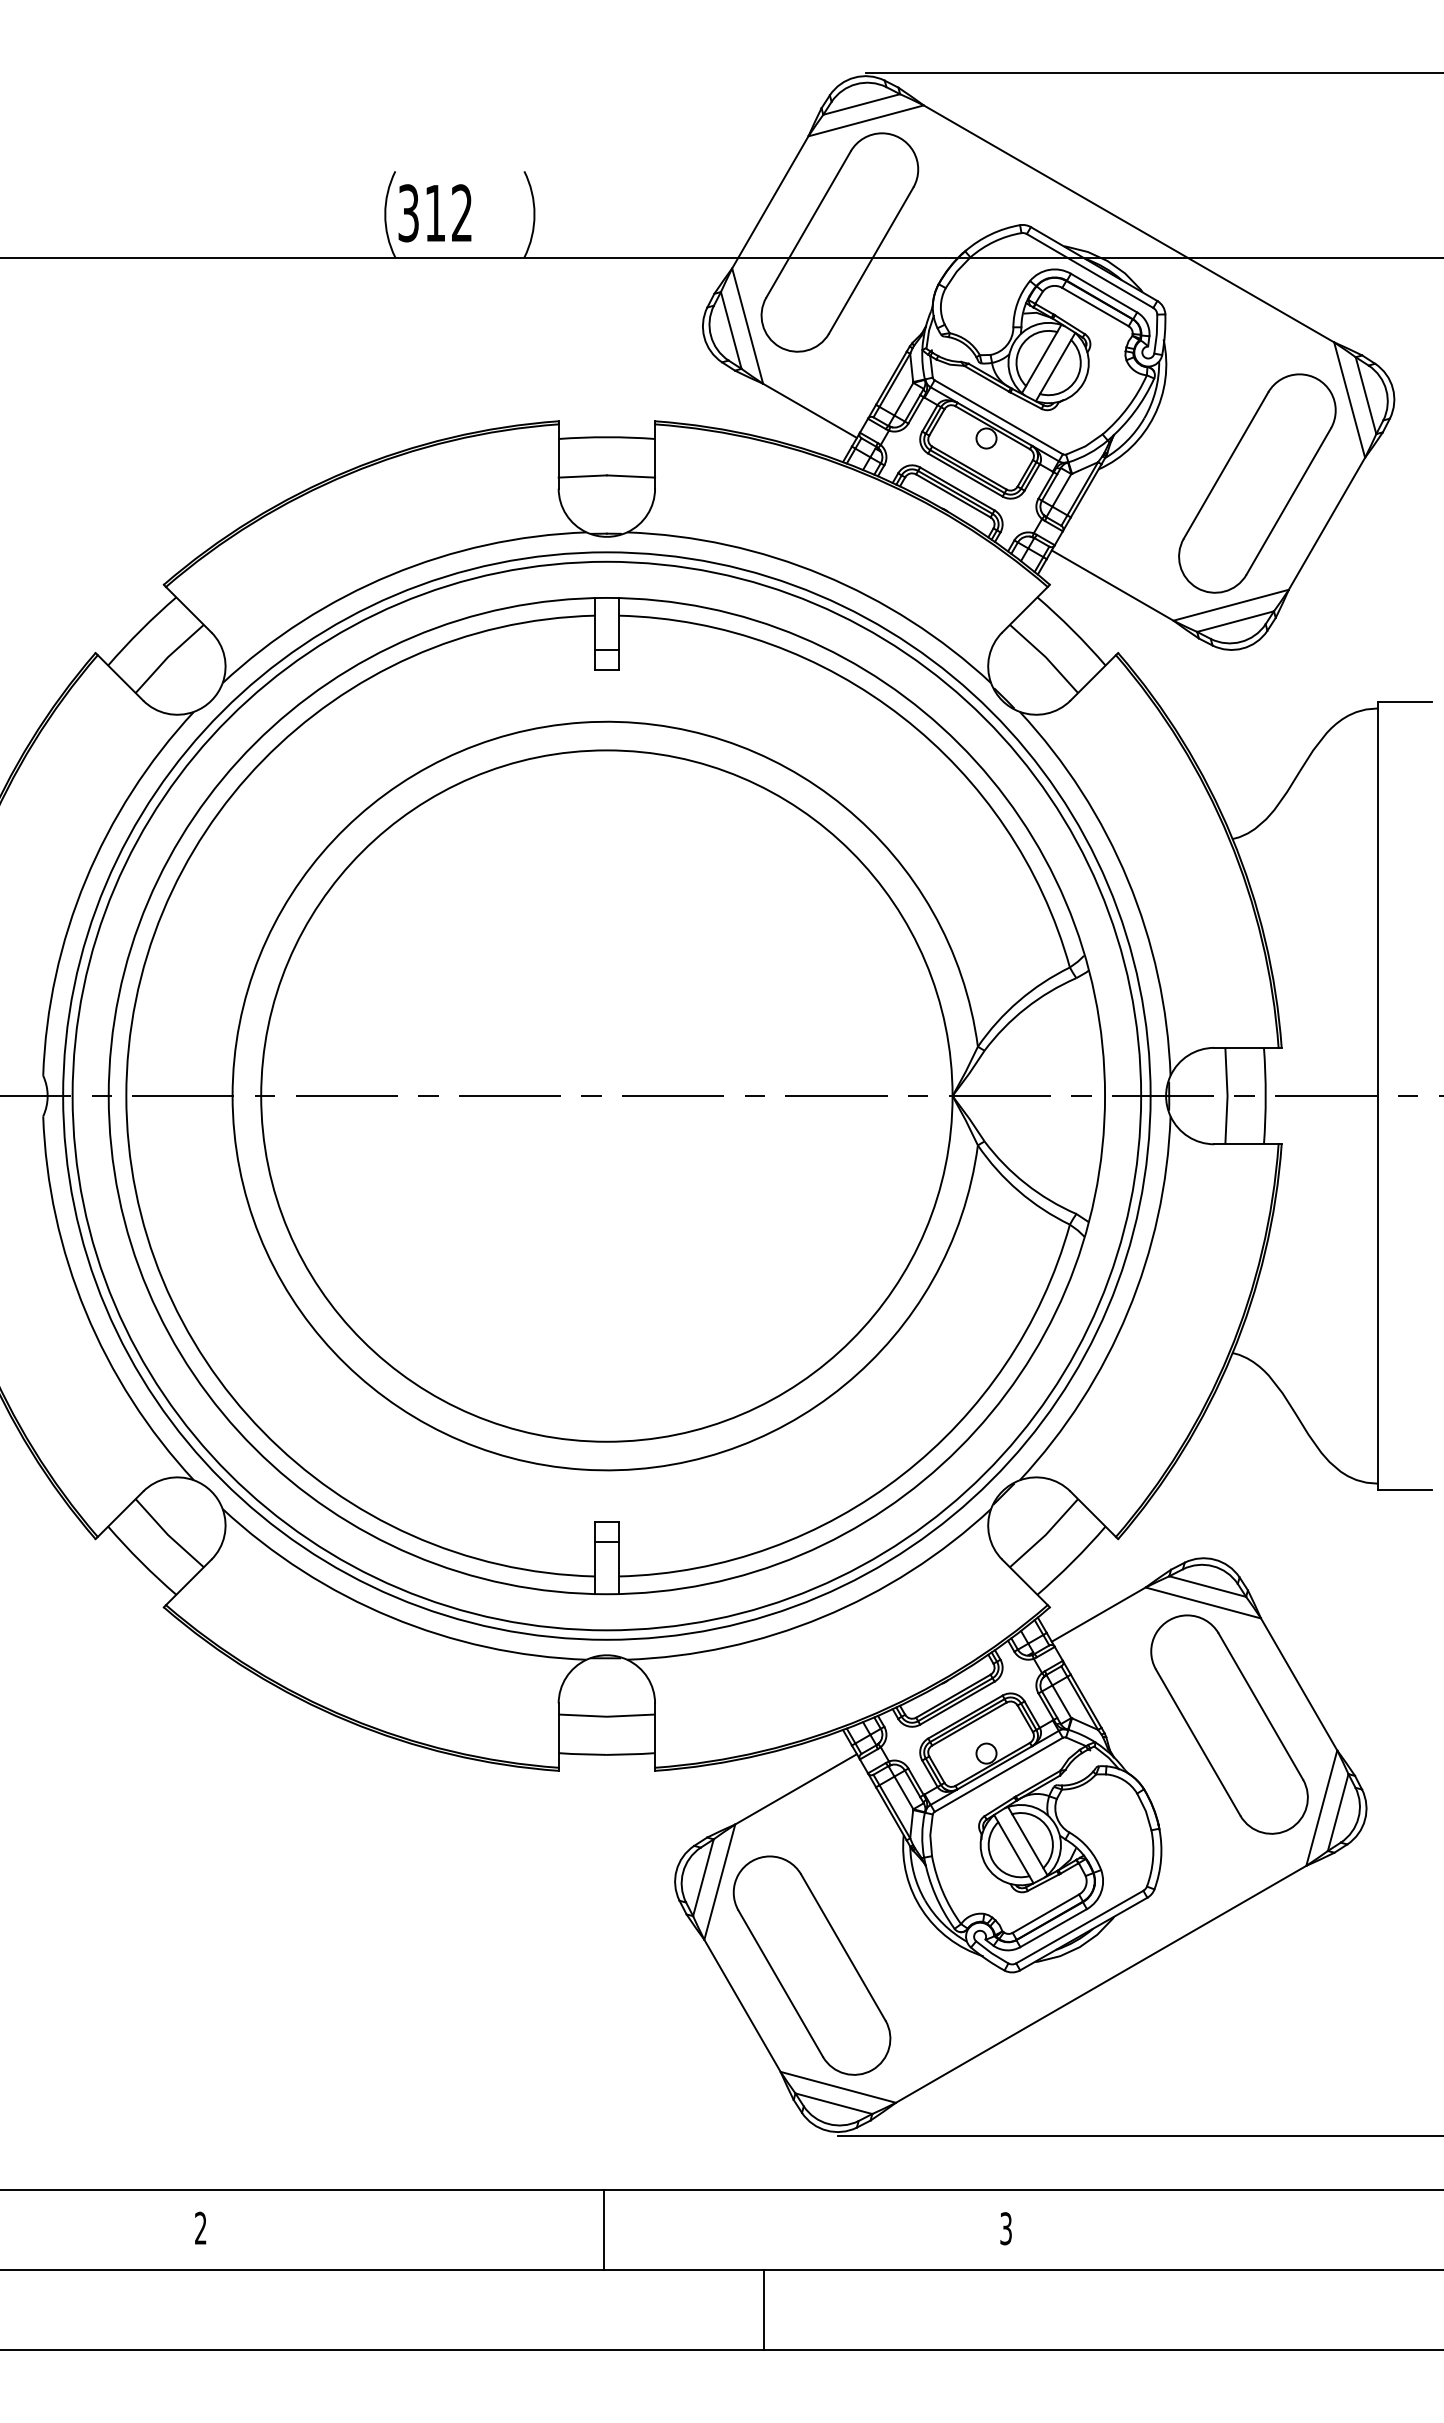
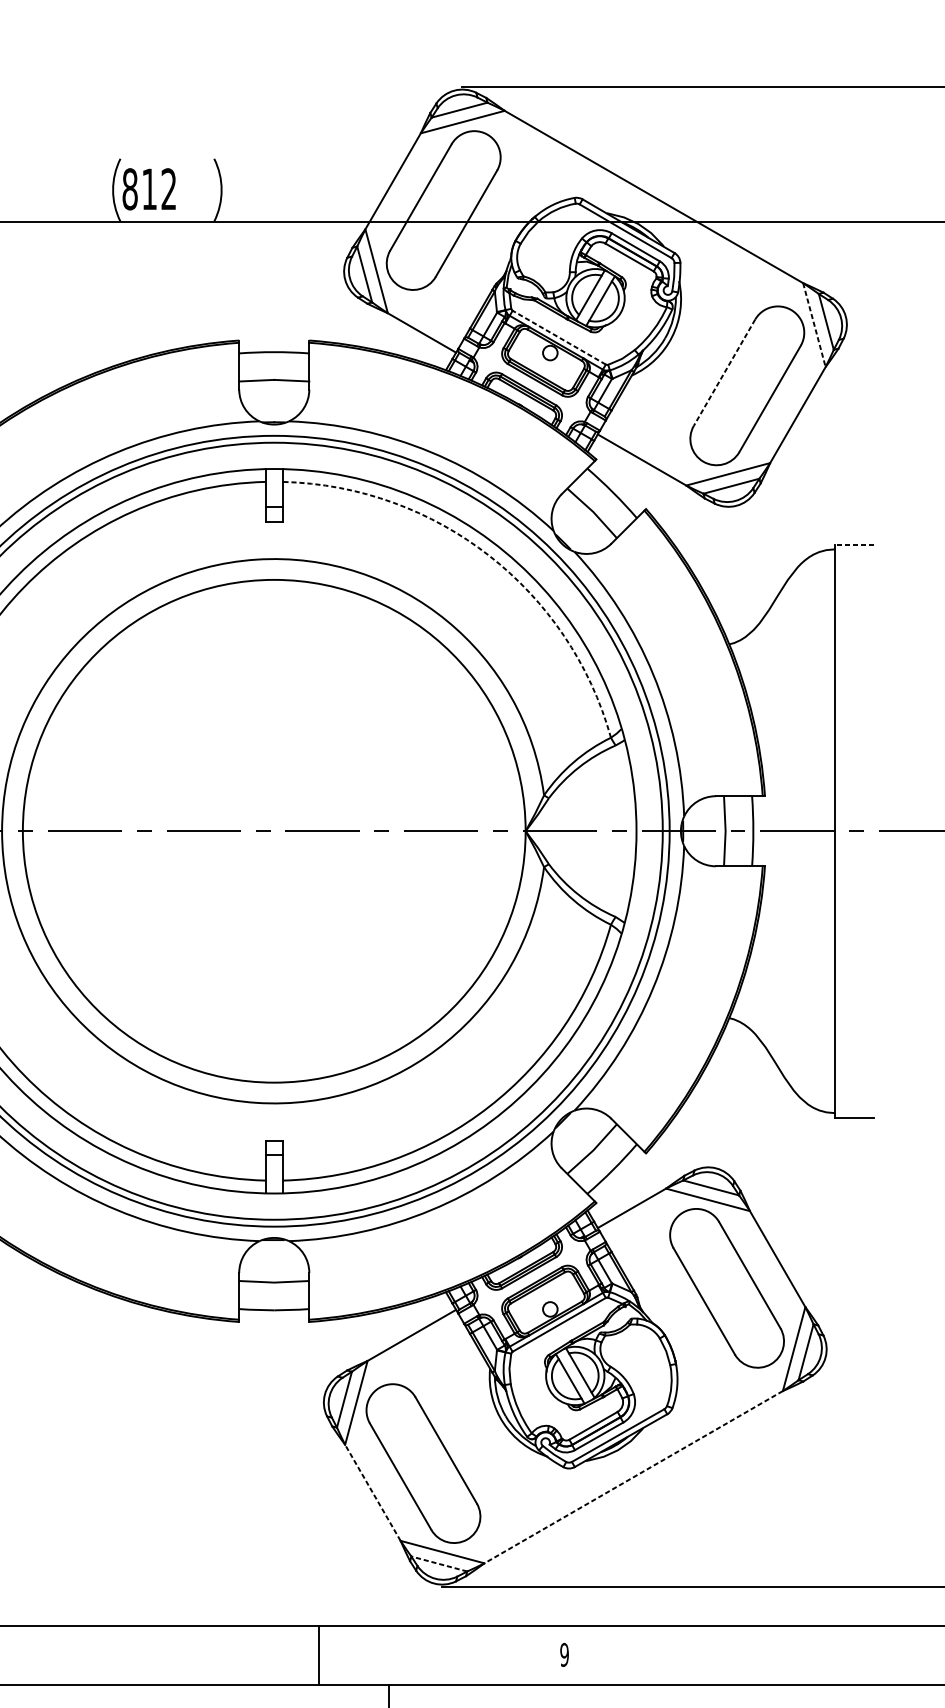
text: (408, 213) -> (130, 189), 312 -> 812
line: (1349, 400) -> (814, 325), solid -> dashed
line: (998, 417) -> (559, 337), solid -> dashed
line: (1225, 465) -> (724, 372), solid -> dashed
line: (1404, 702) -> (854, 545), solid -> dashed
arc: (902, 717) -> (489, 555), solid -> dashed
line: (1101, 1984) -> (633, 1477), solid -> dashed
line: (742, 2005) -> (372, 1492), solid -> dashed
line: (833, 2103) -> (439, 1563), solid -> dashed
text: (1006, 2228) -> (564, 1654), 3 -> 9
line: (603, 2229) -> (318, 1655), moved

